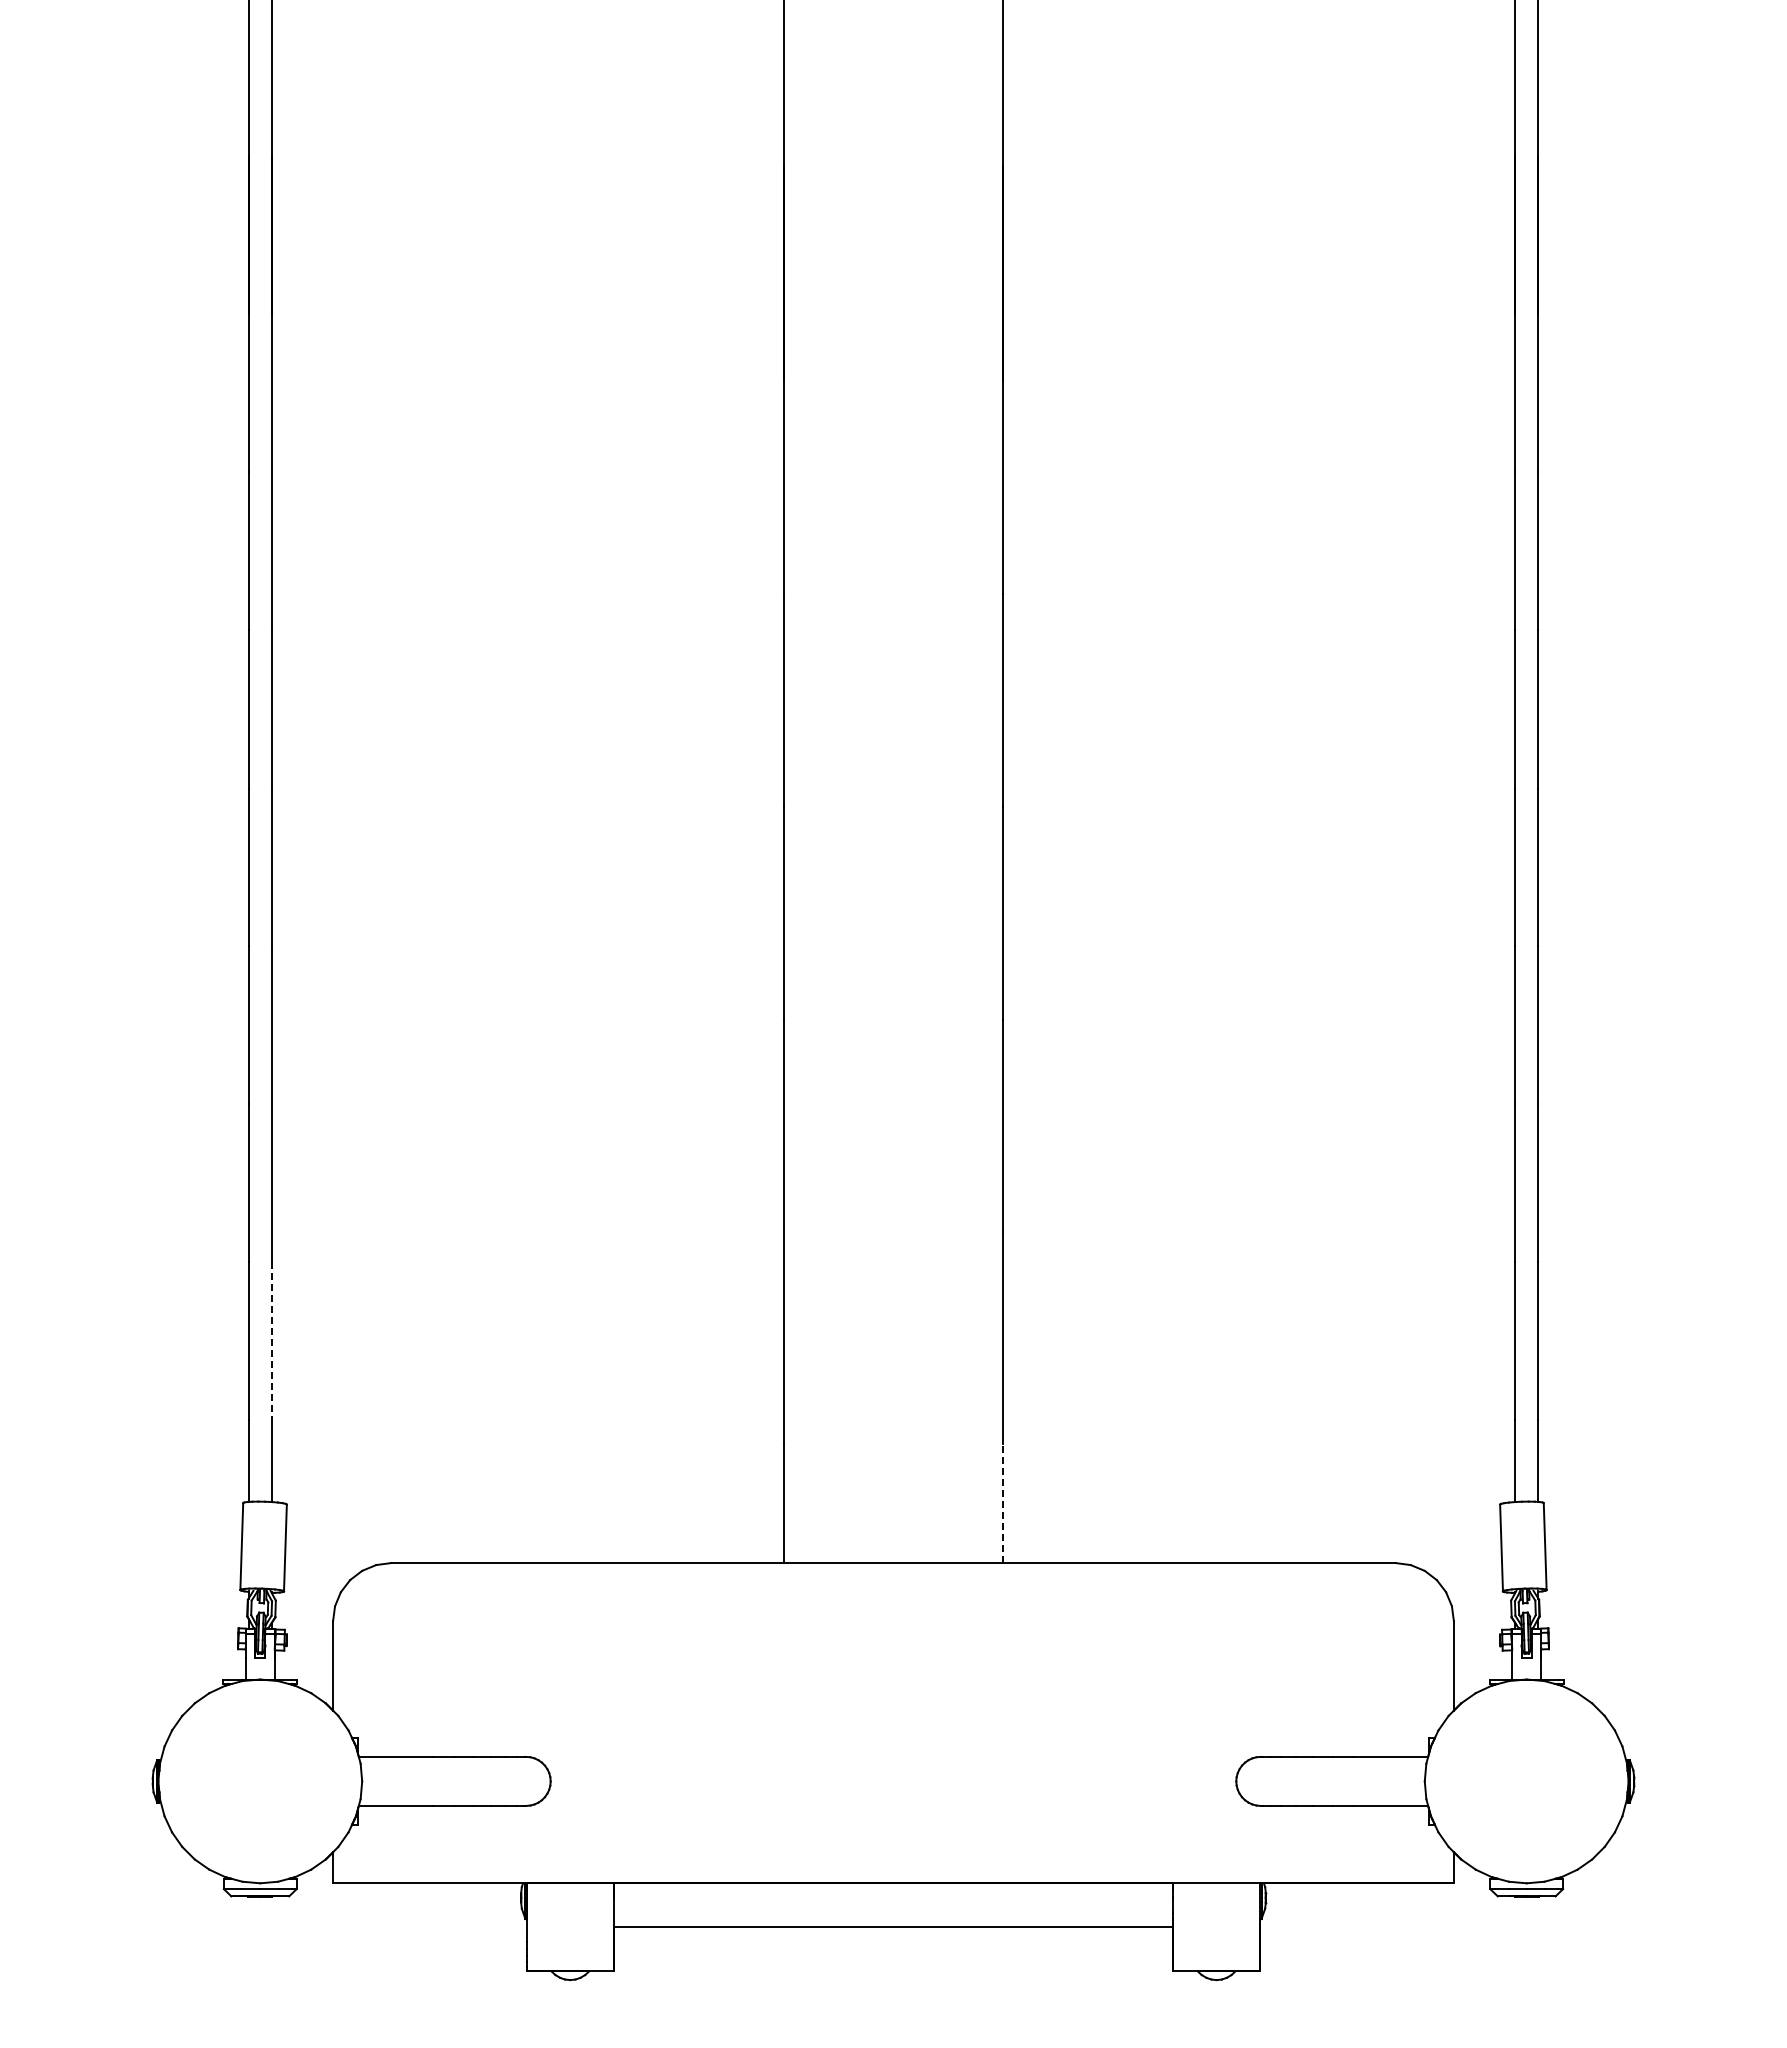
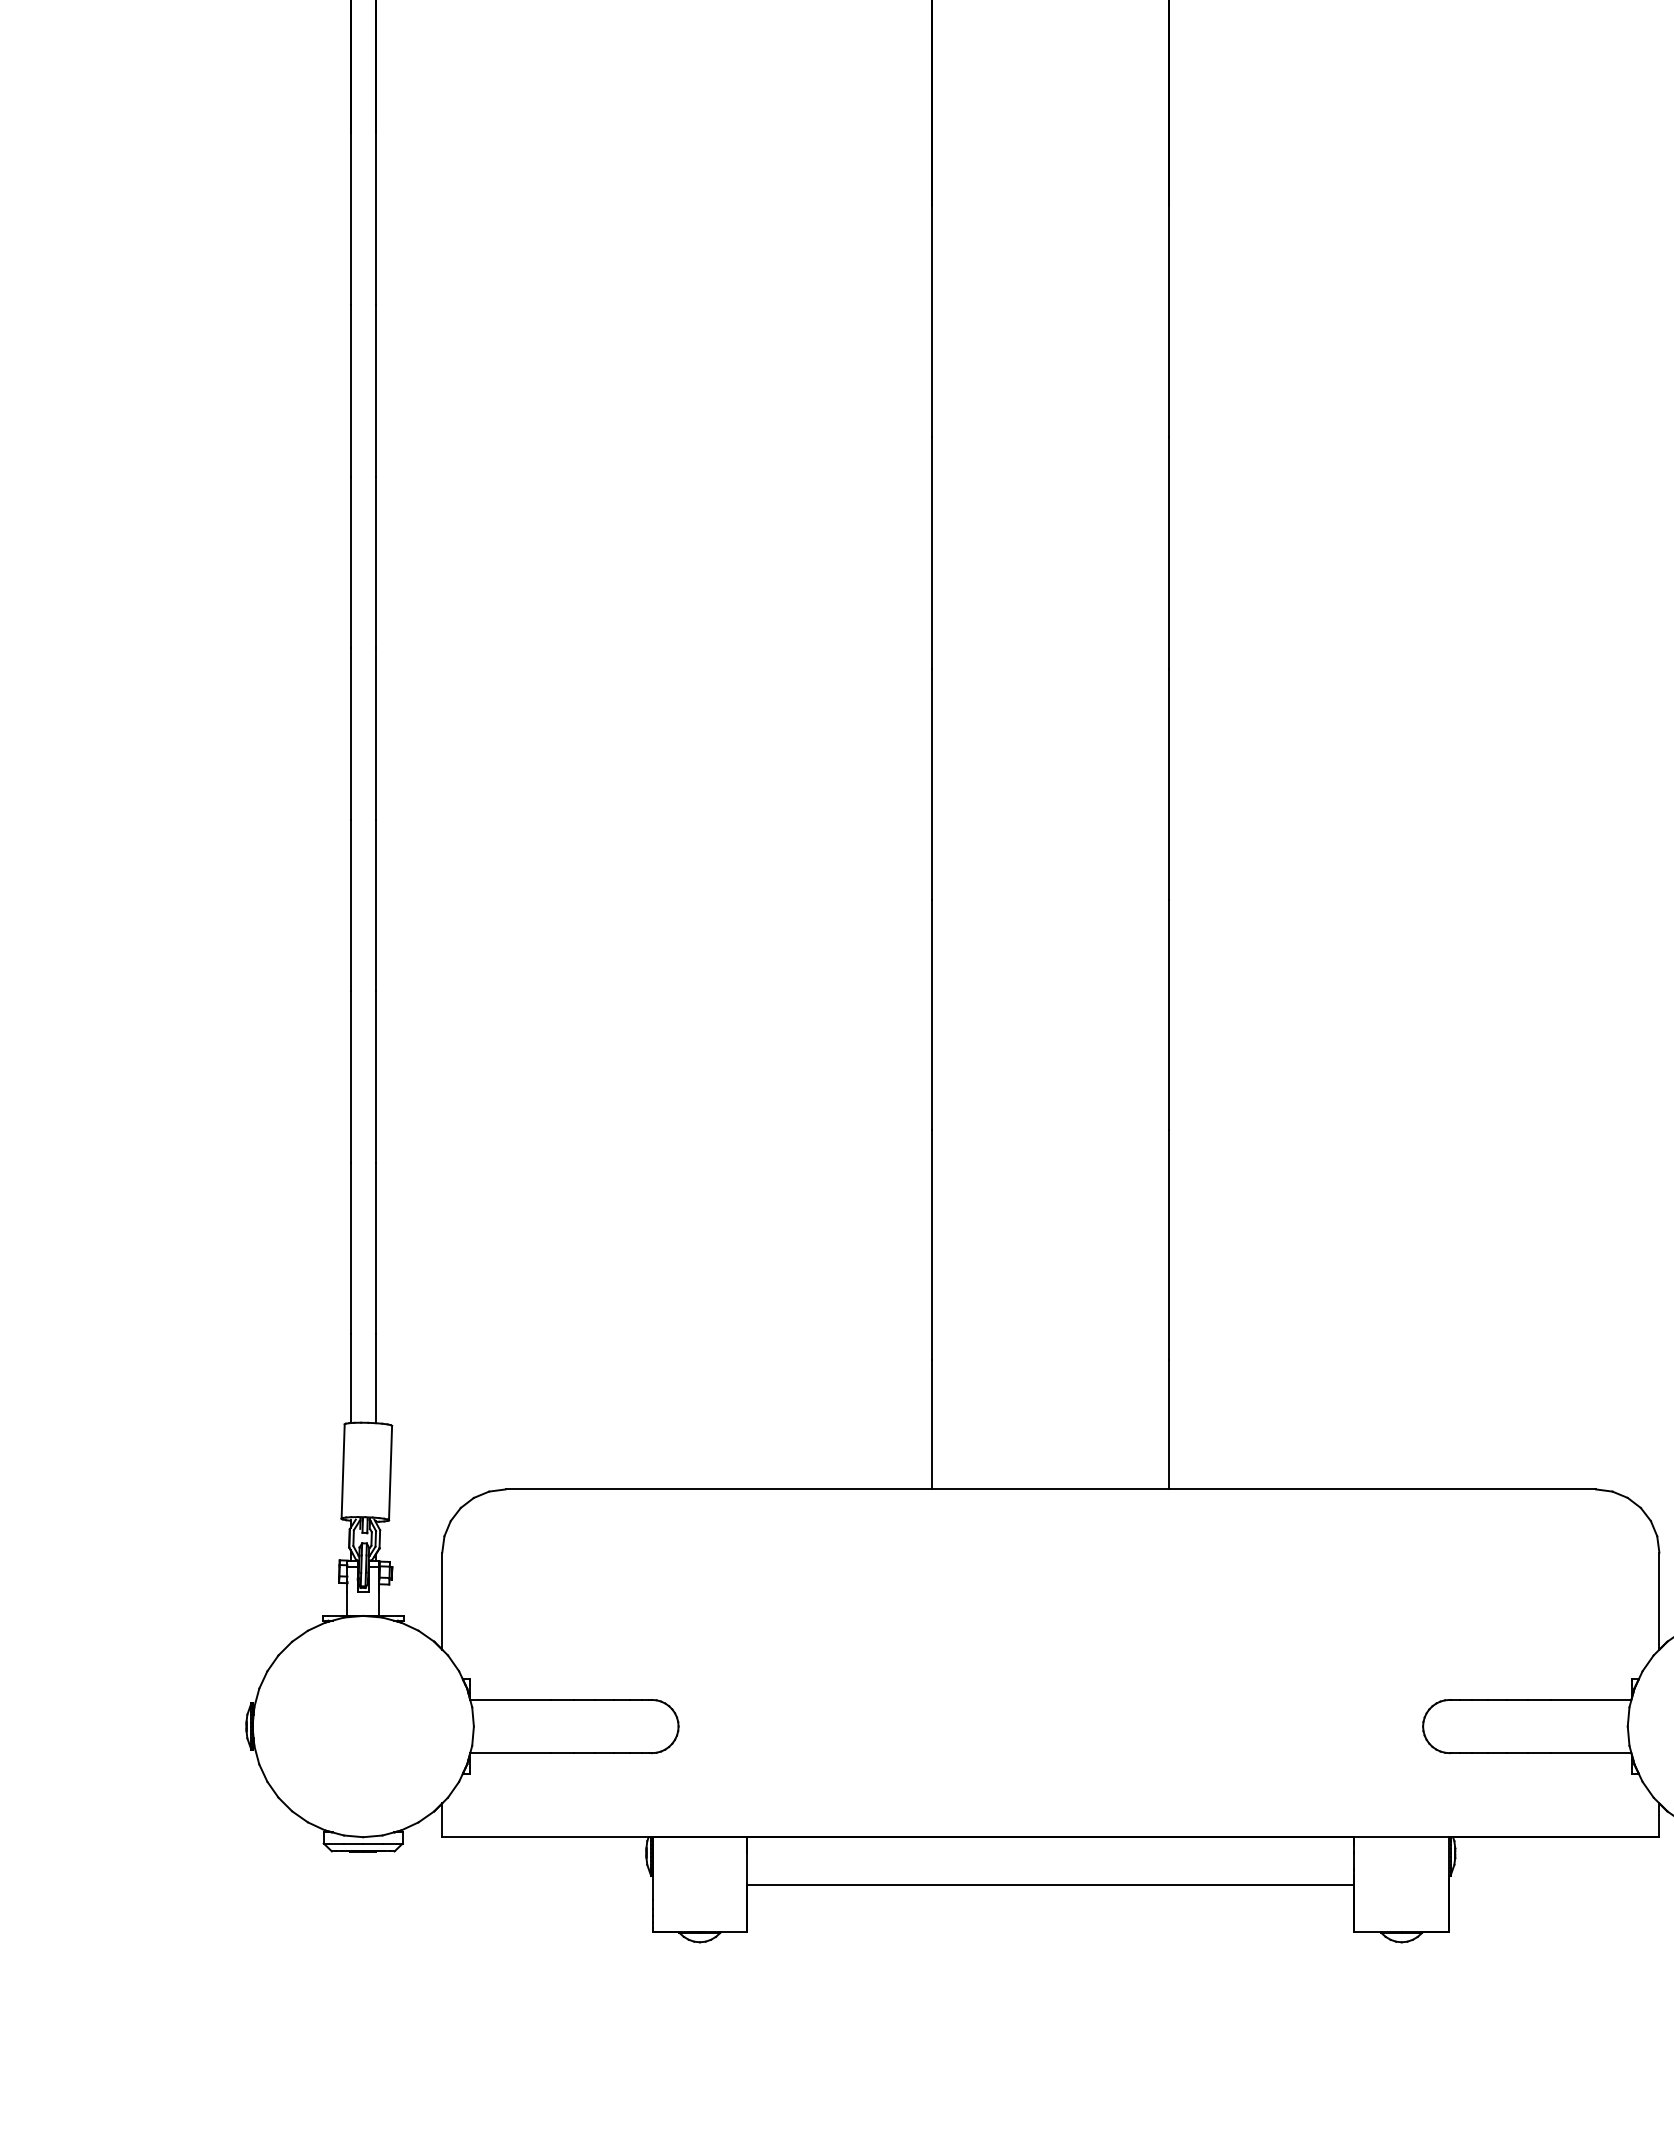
line: (271, 1340) -> (375, 1247), dashed -> solid
line: (1002, 1503) -> (1169, 1424), dashed -> solid

